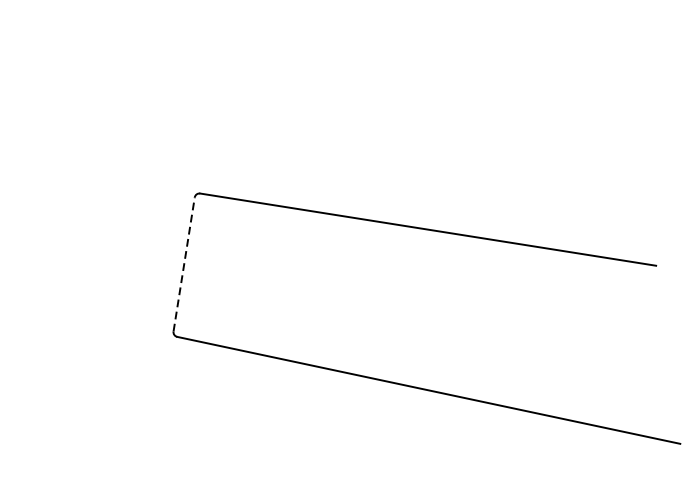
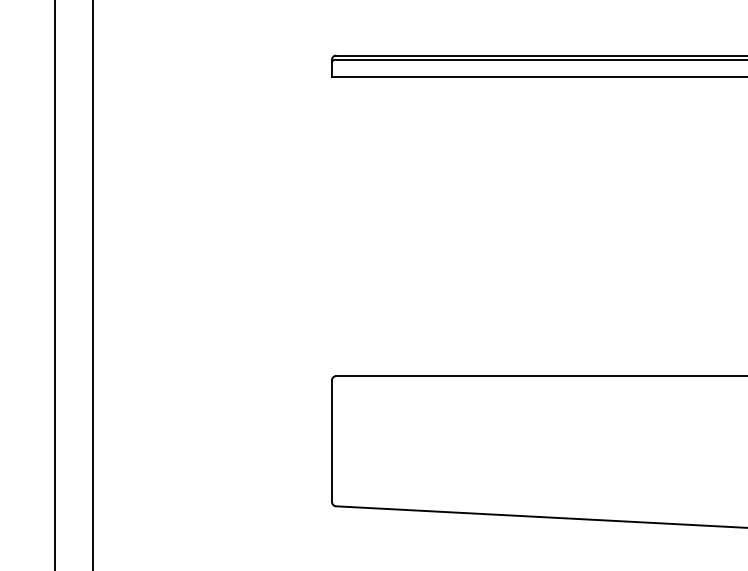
line: (184, 264) -> (332, 441), dashed -> solid

